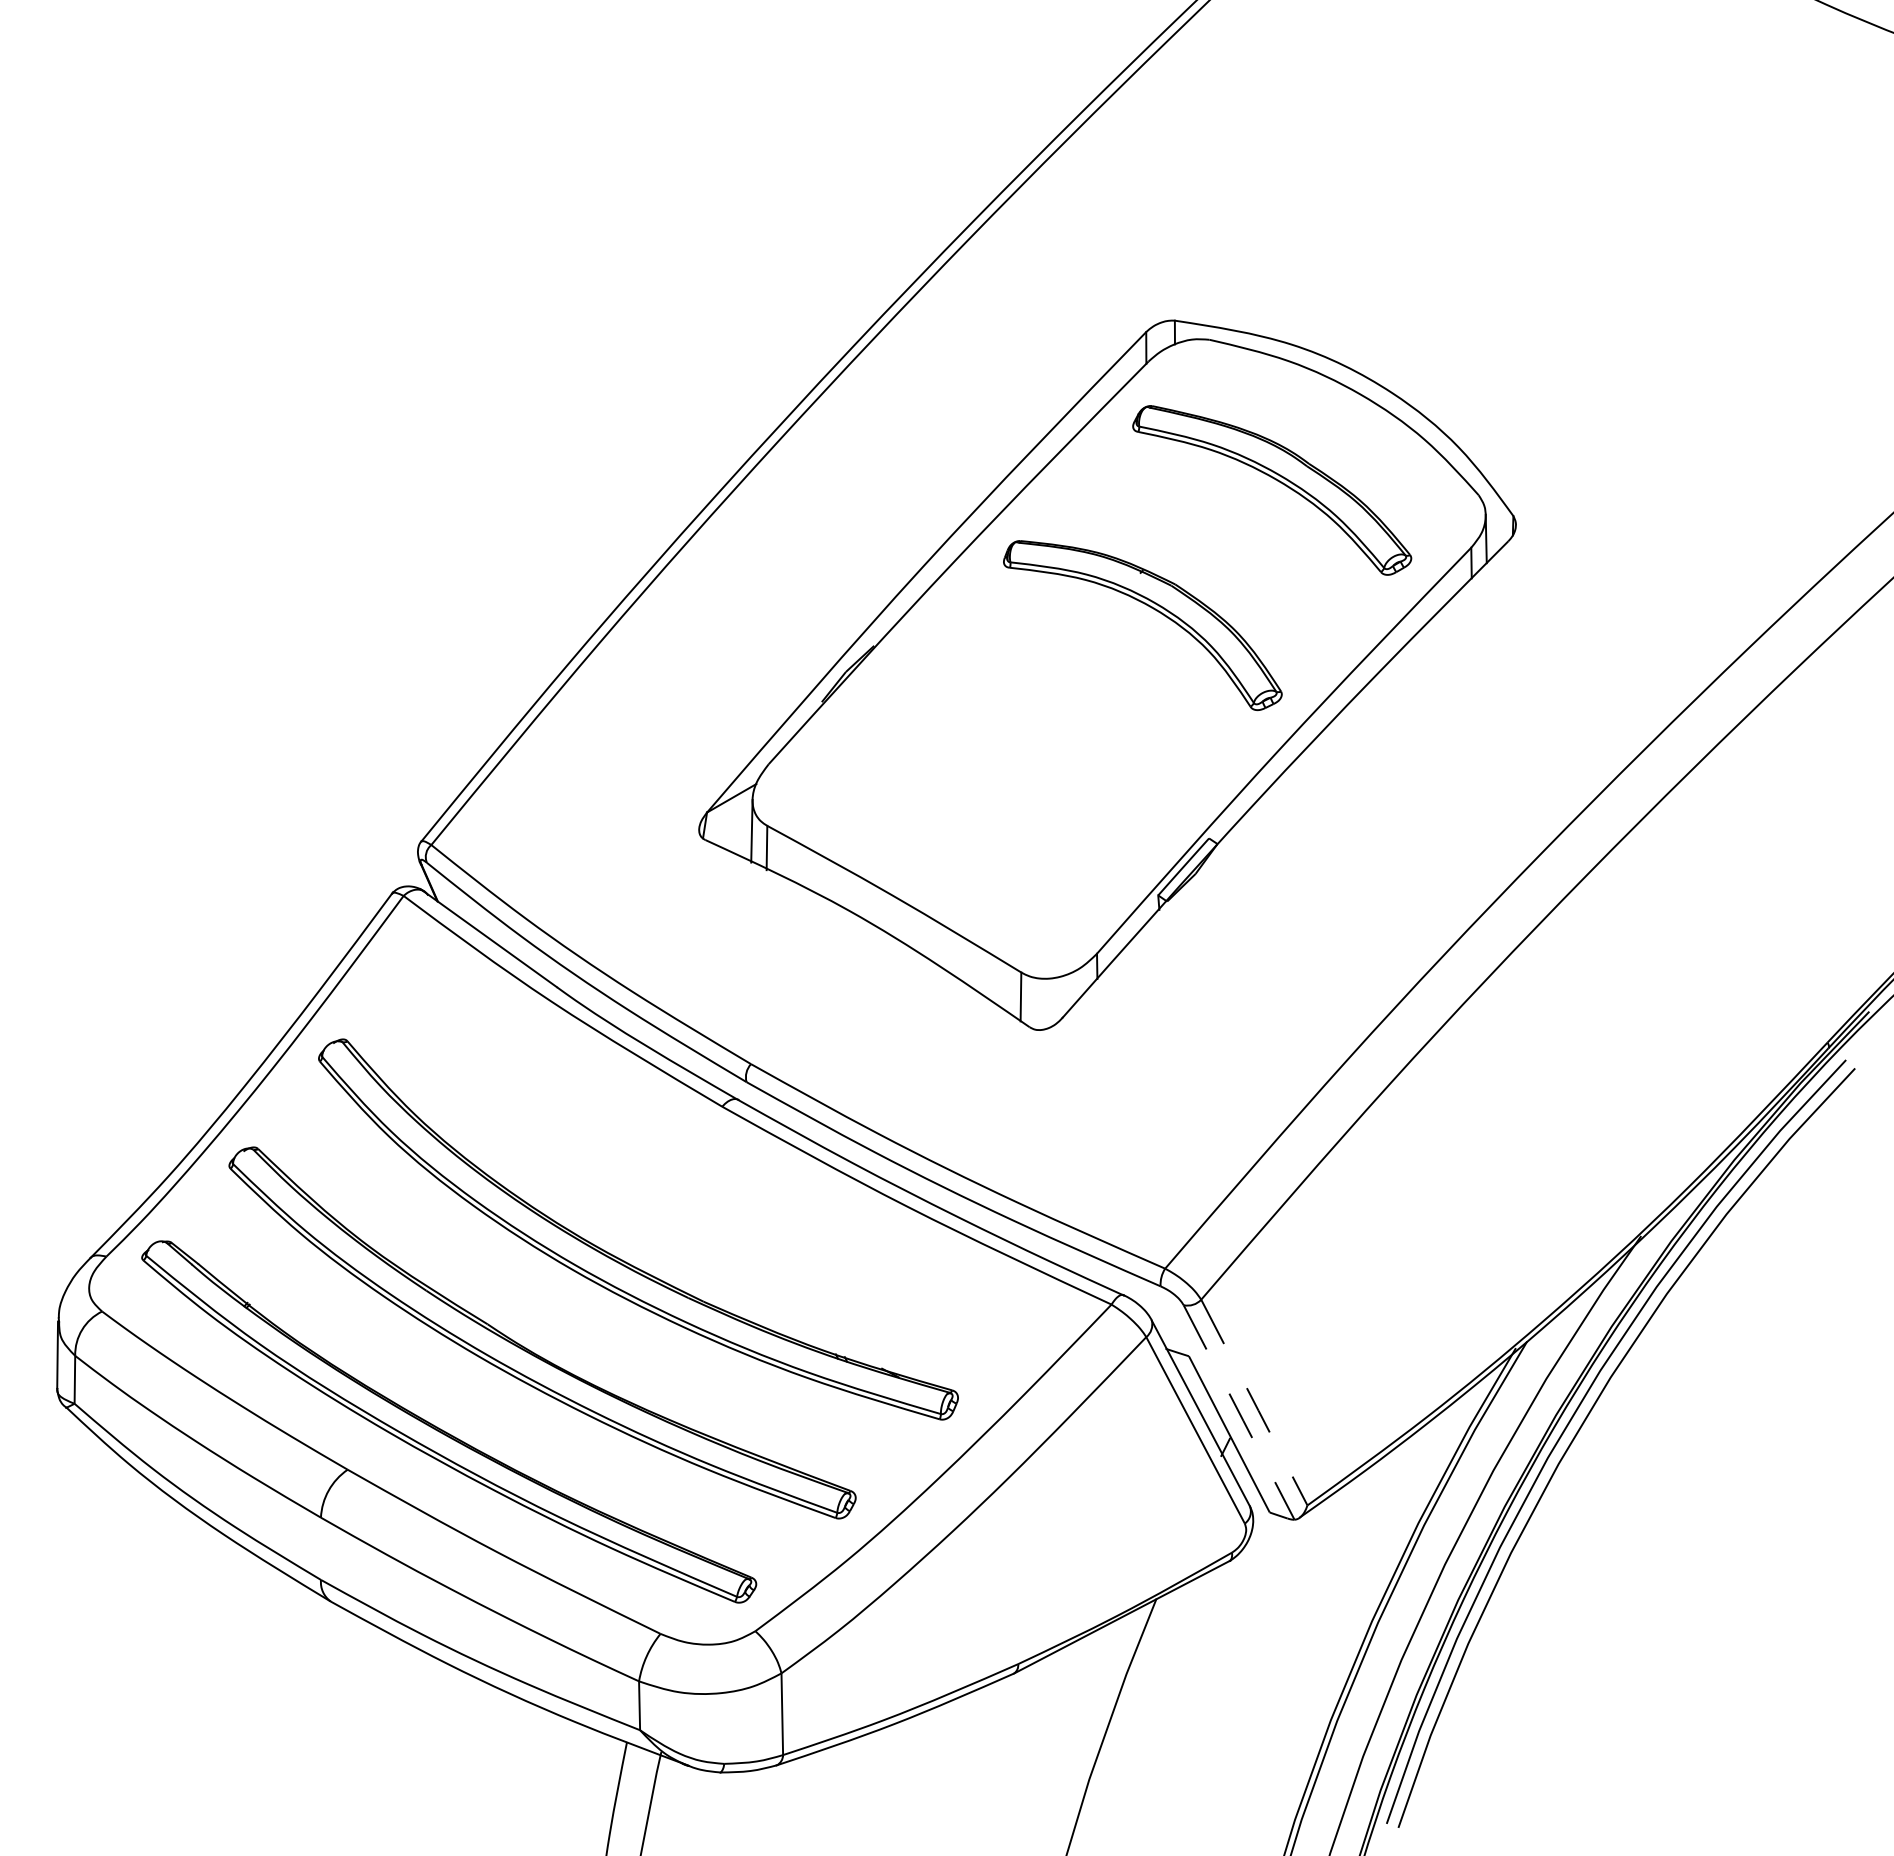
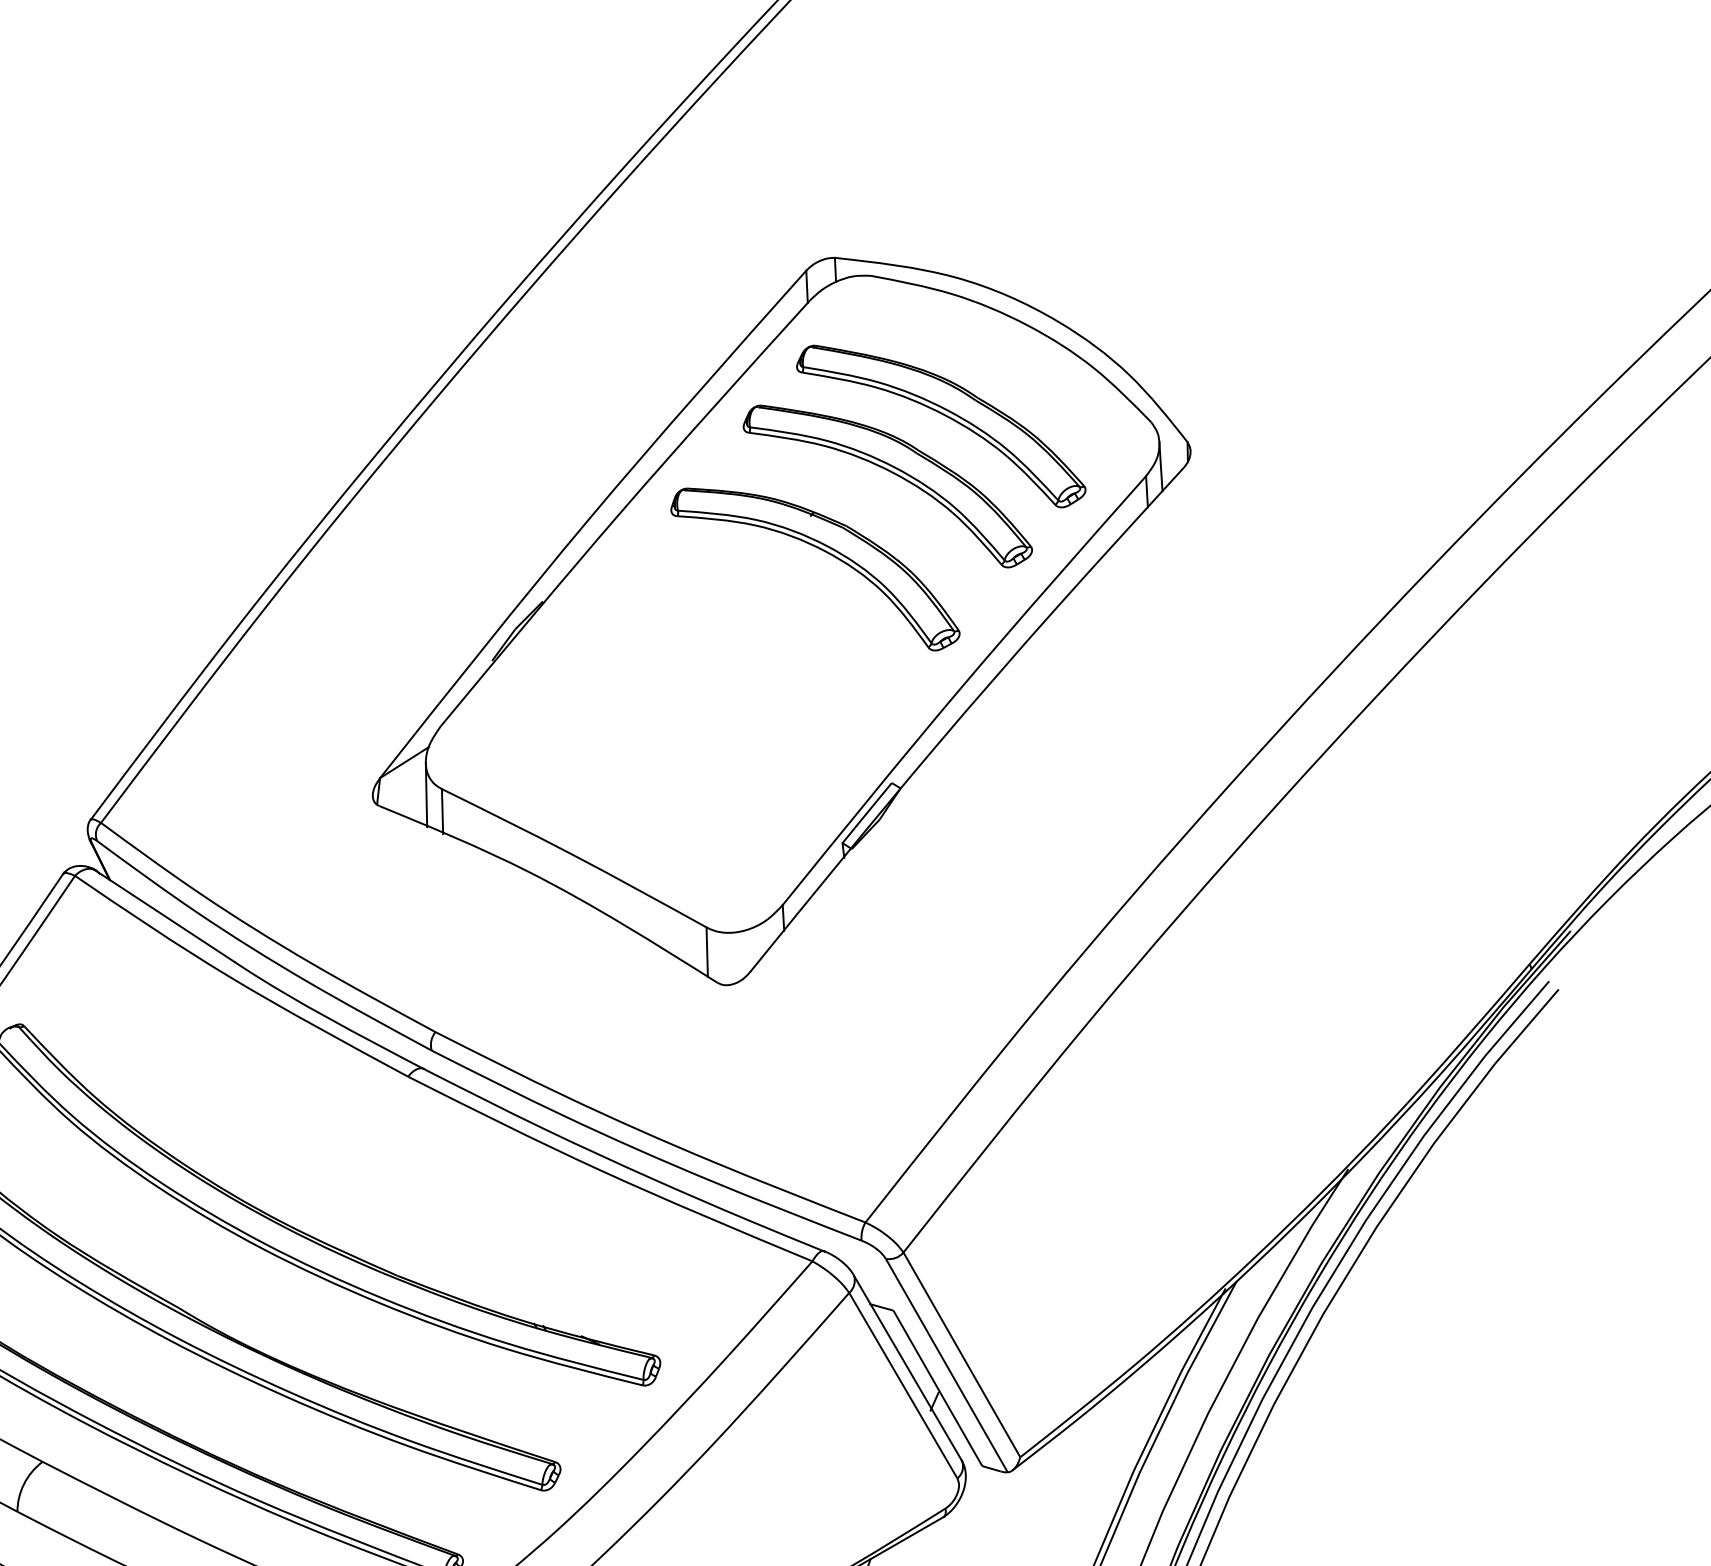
part: (1223, 535) -> (893, 474), added
line: (1254, 1403) -> (962, 1355), dashed -> solid
line: (1239, 1412) -> (947, 1365), dashed -> solid

